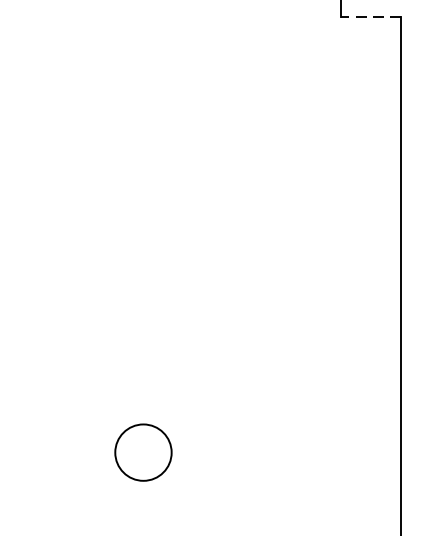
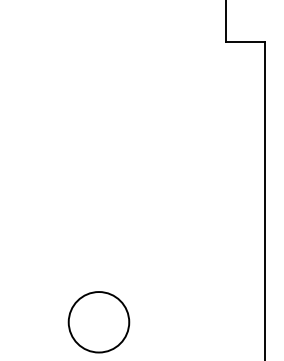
line: (369, 18) -> (244, 42), dashed -> solid
circle: (142, 453) -> (98, 322), size x1.67

